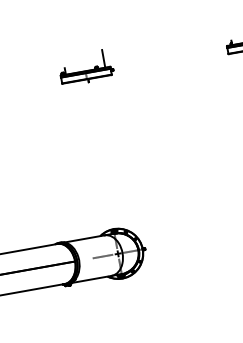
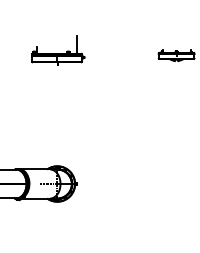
part: (85, 67) -> (57, 50), size x1.4

